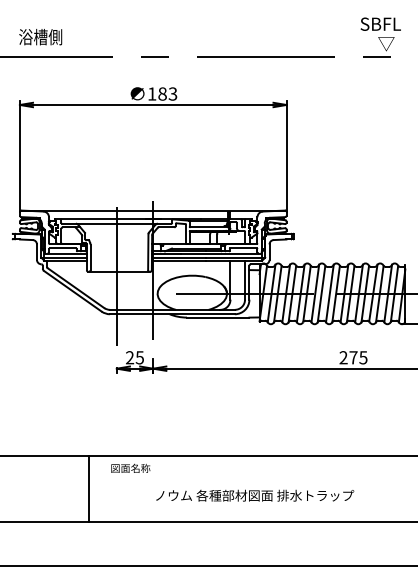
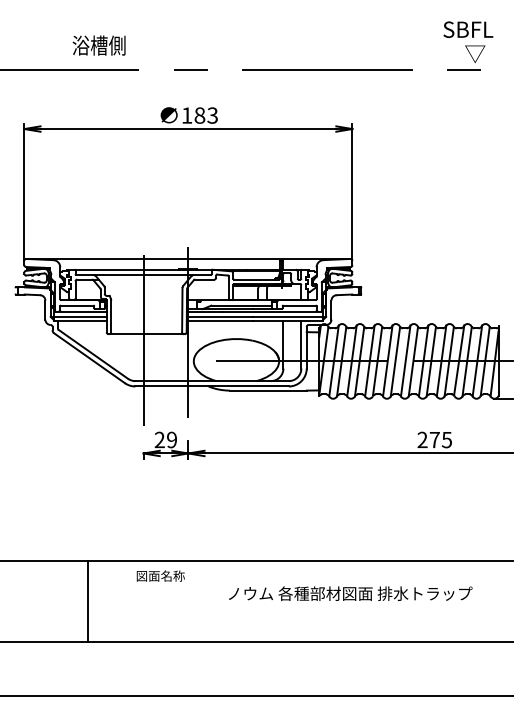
text: (40, 37) -> (98, 46), moved
text: (139, 357) -> (171, 439), 25 -> 29
line: (88, 488) -> (87, 600), moved
text: (255, 495) -> (351, 593), moved

